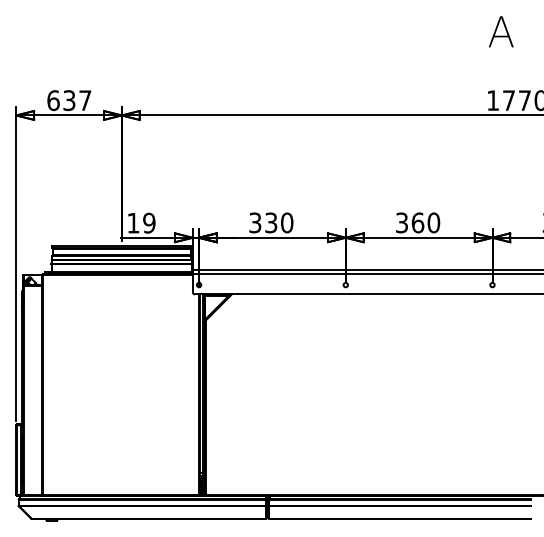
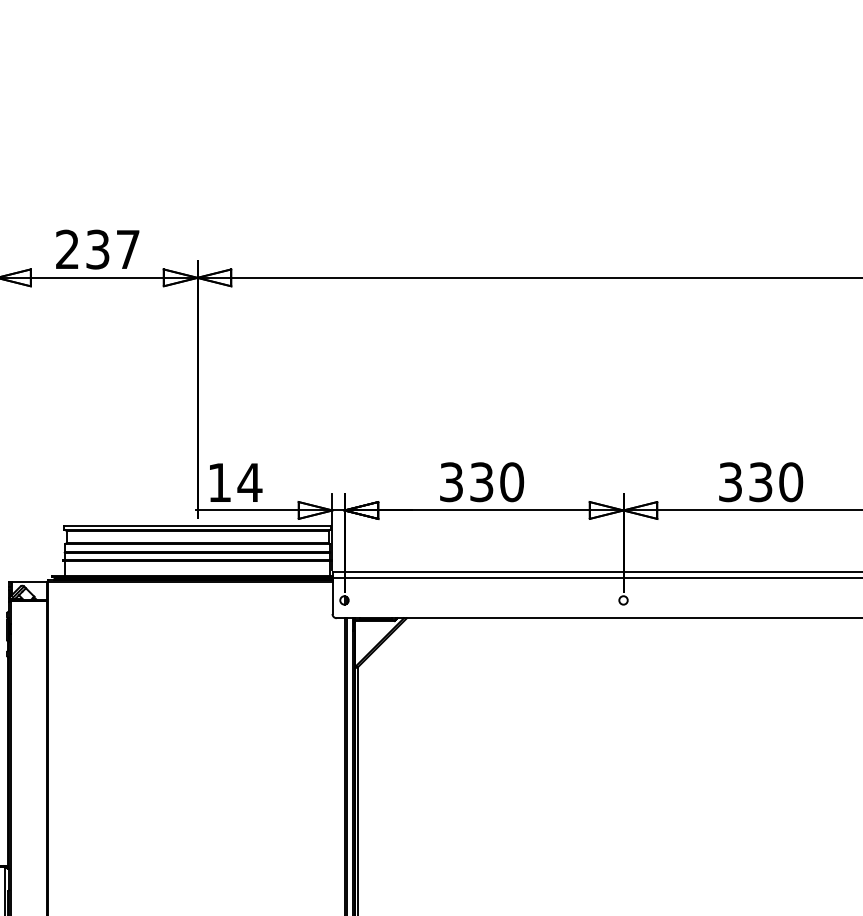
text: (53, 100) -> (67, 249), 637 -> 237
text: (148, 222) -> (248, 481), 19 -> 14
text: (417, 222) -> (759, 481), 360 -> 330

